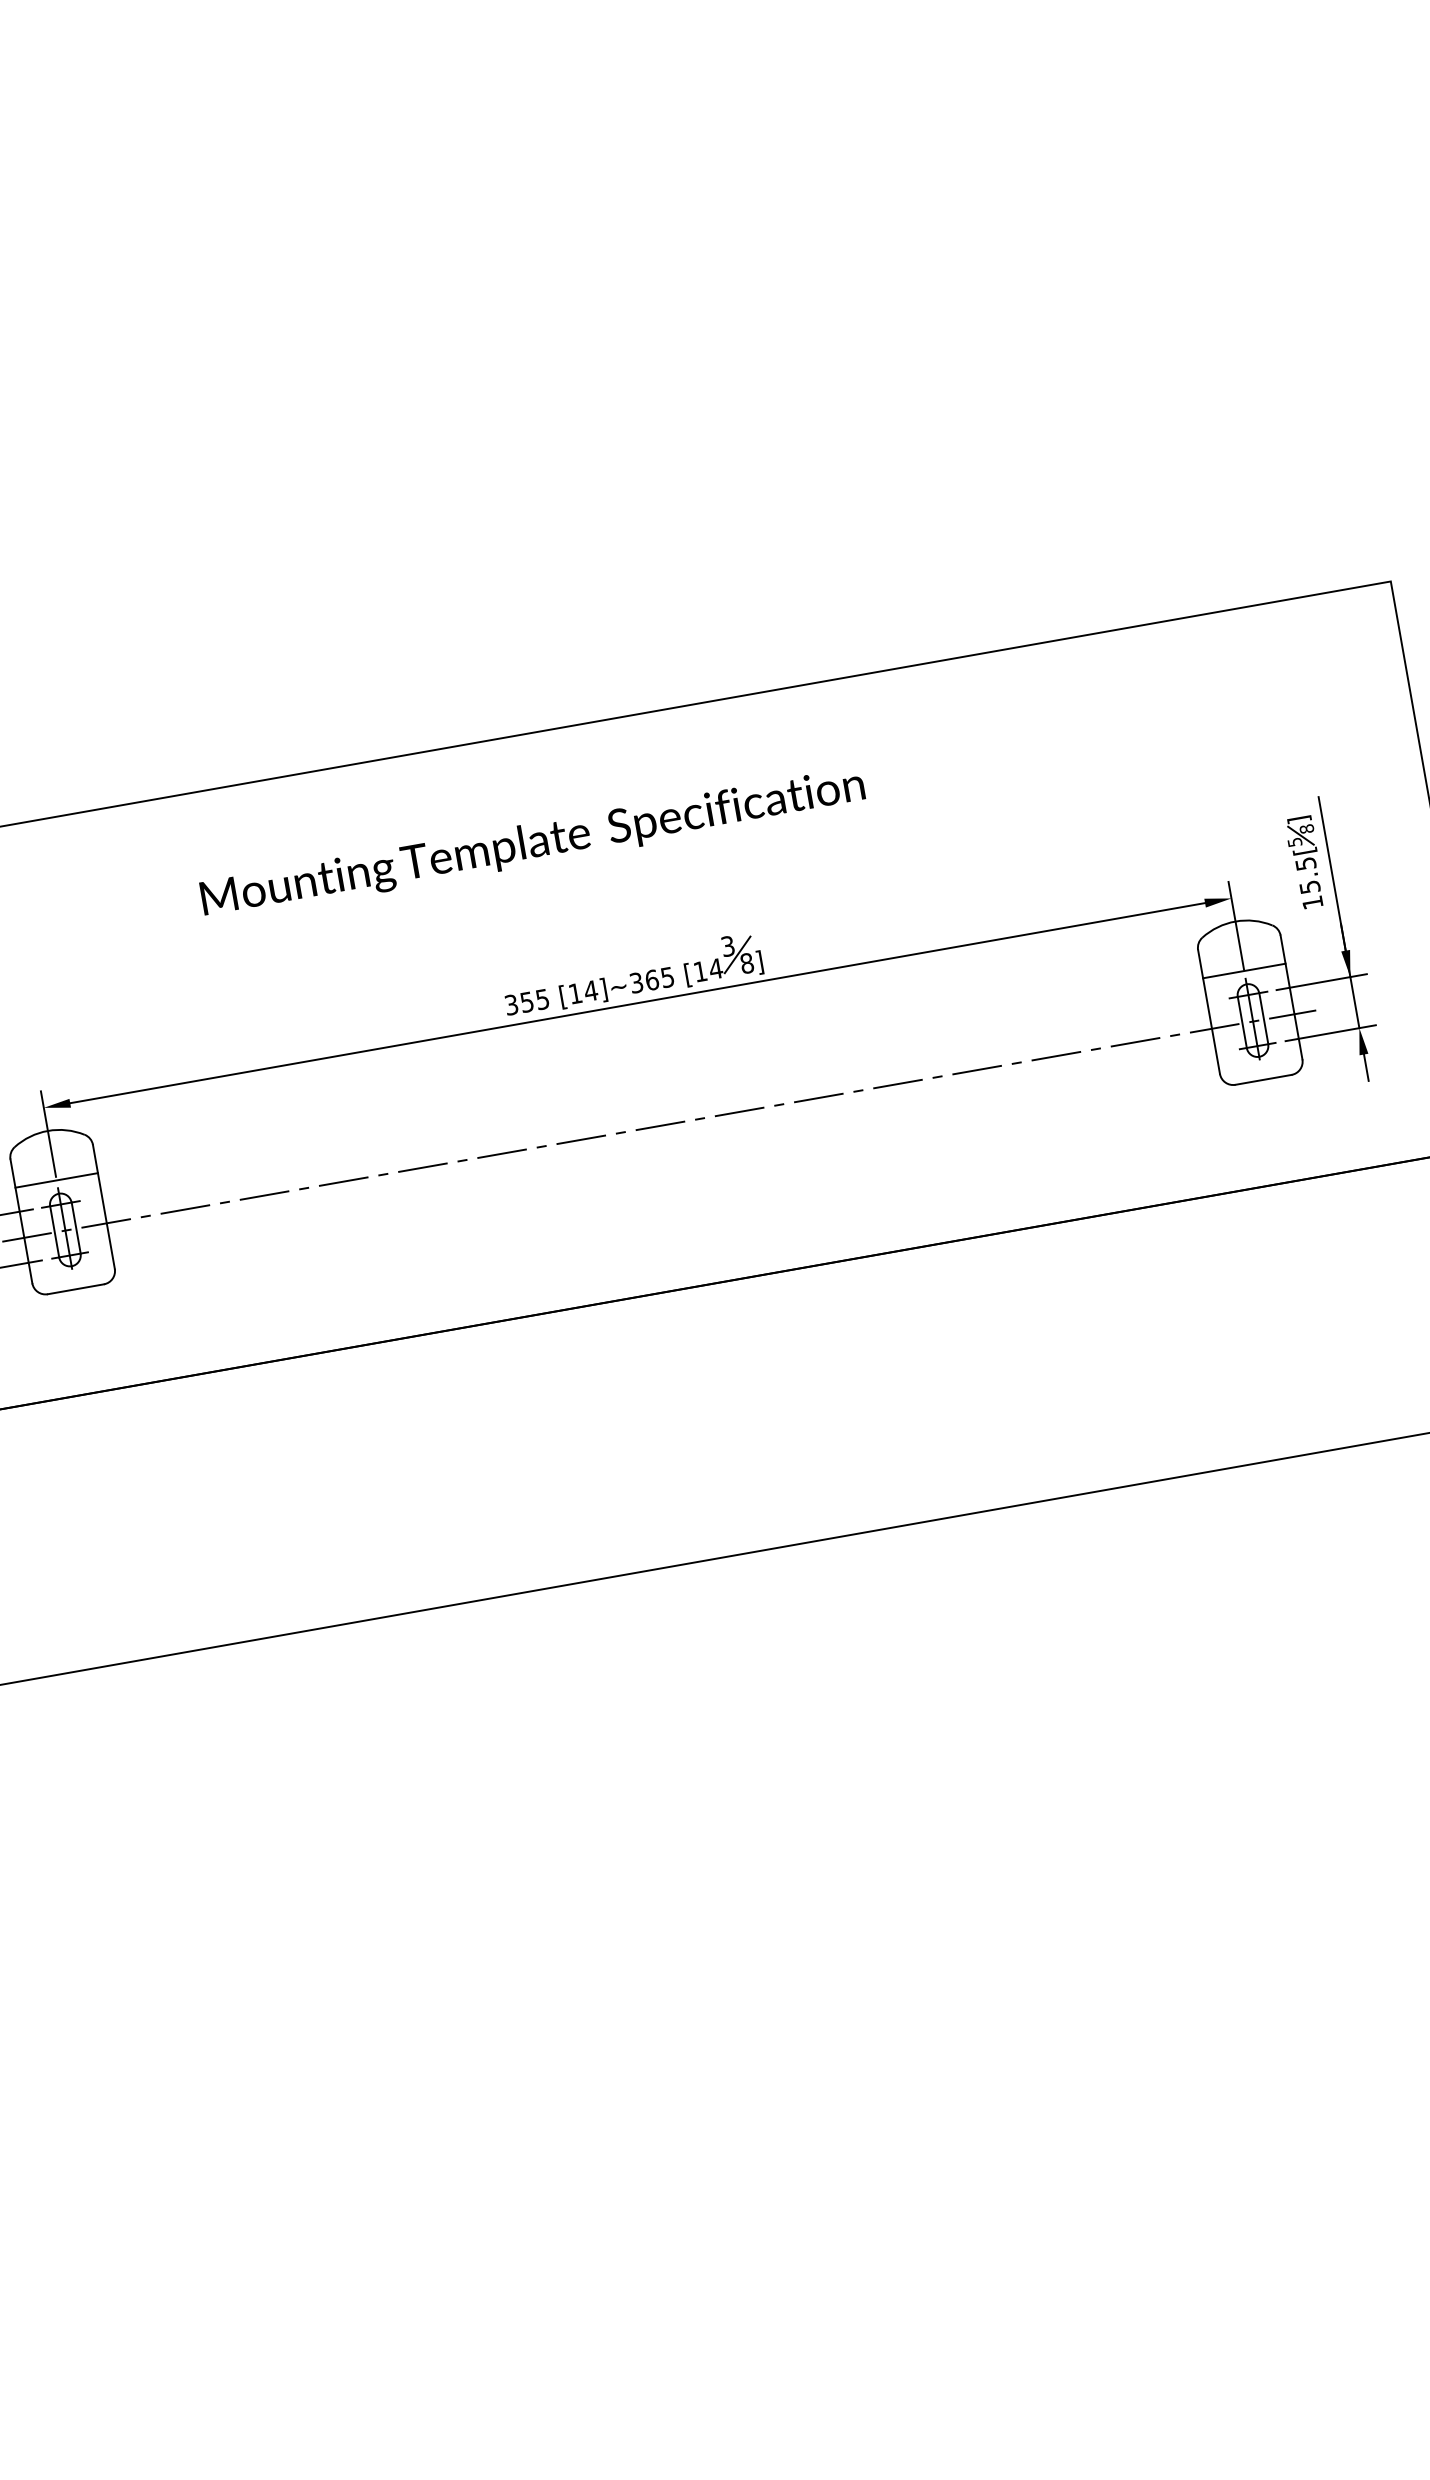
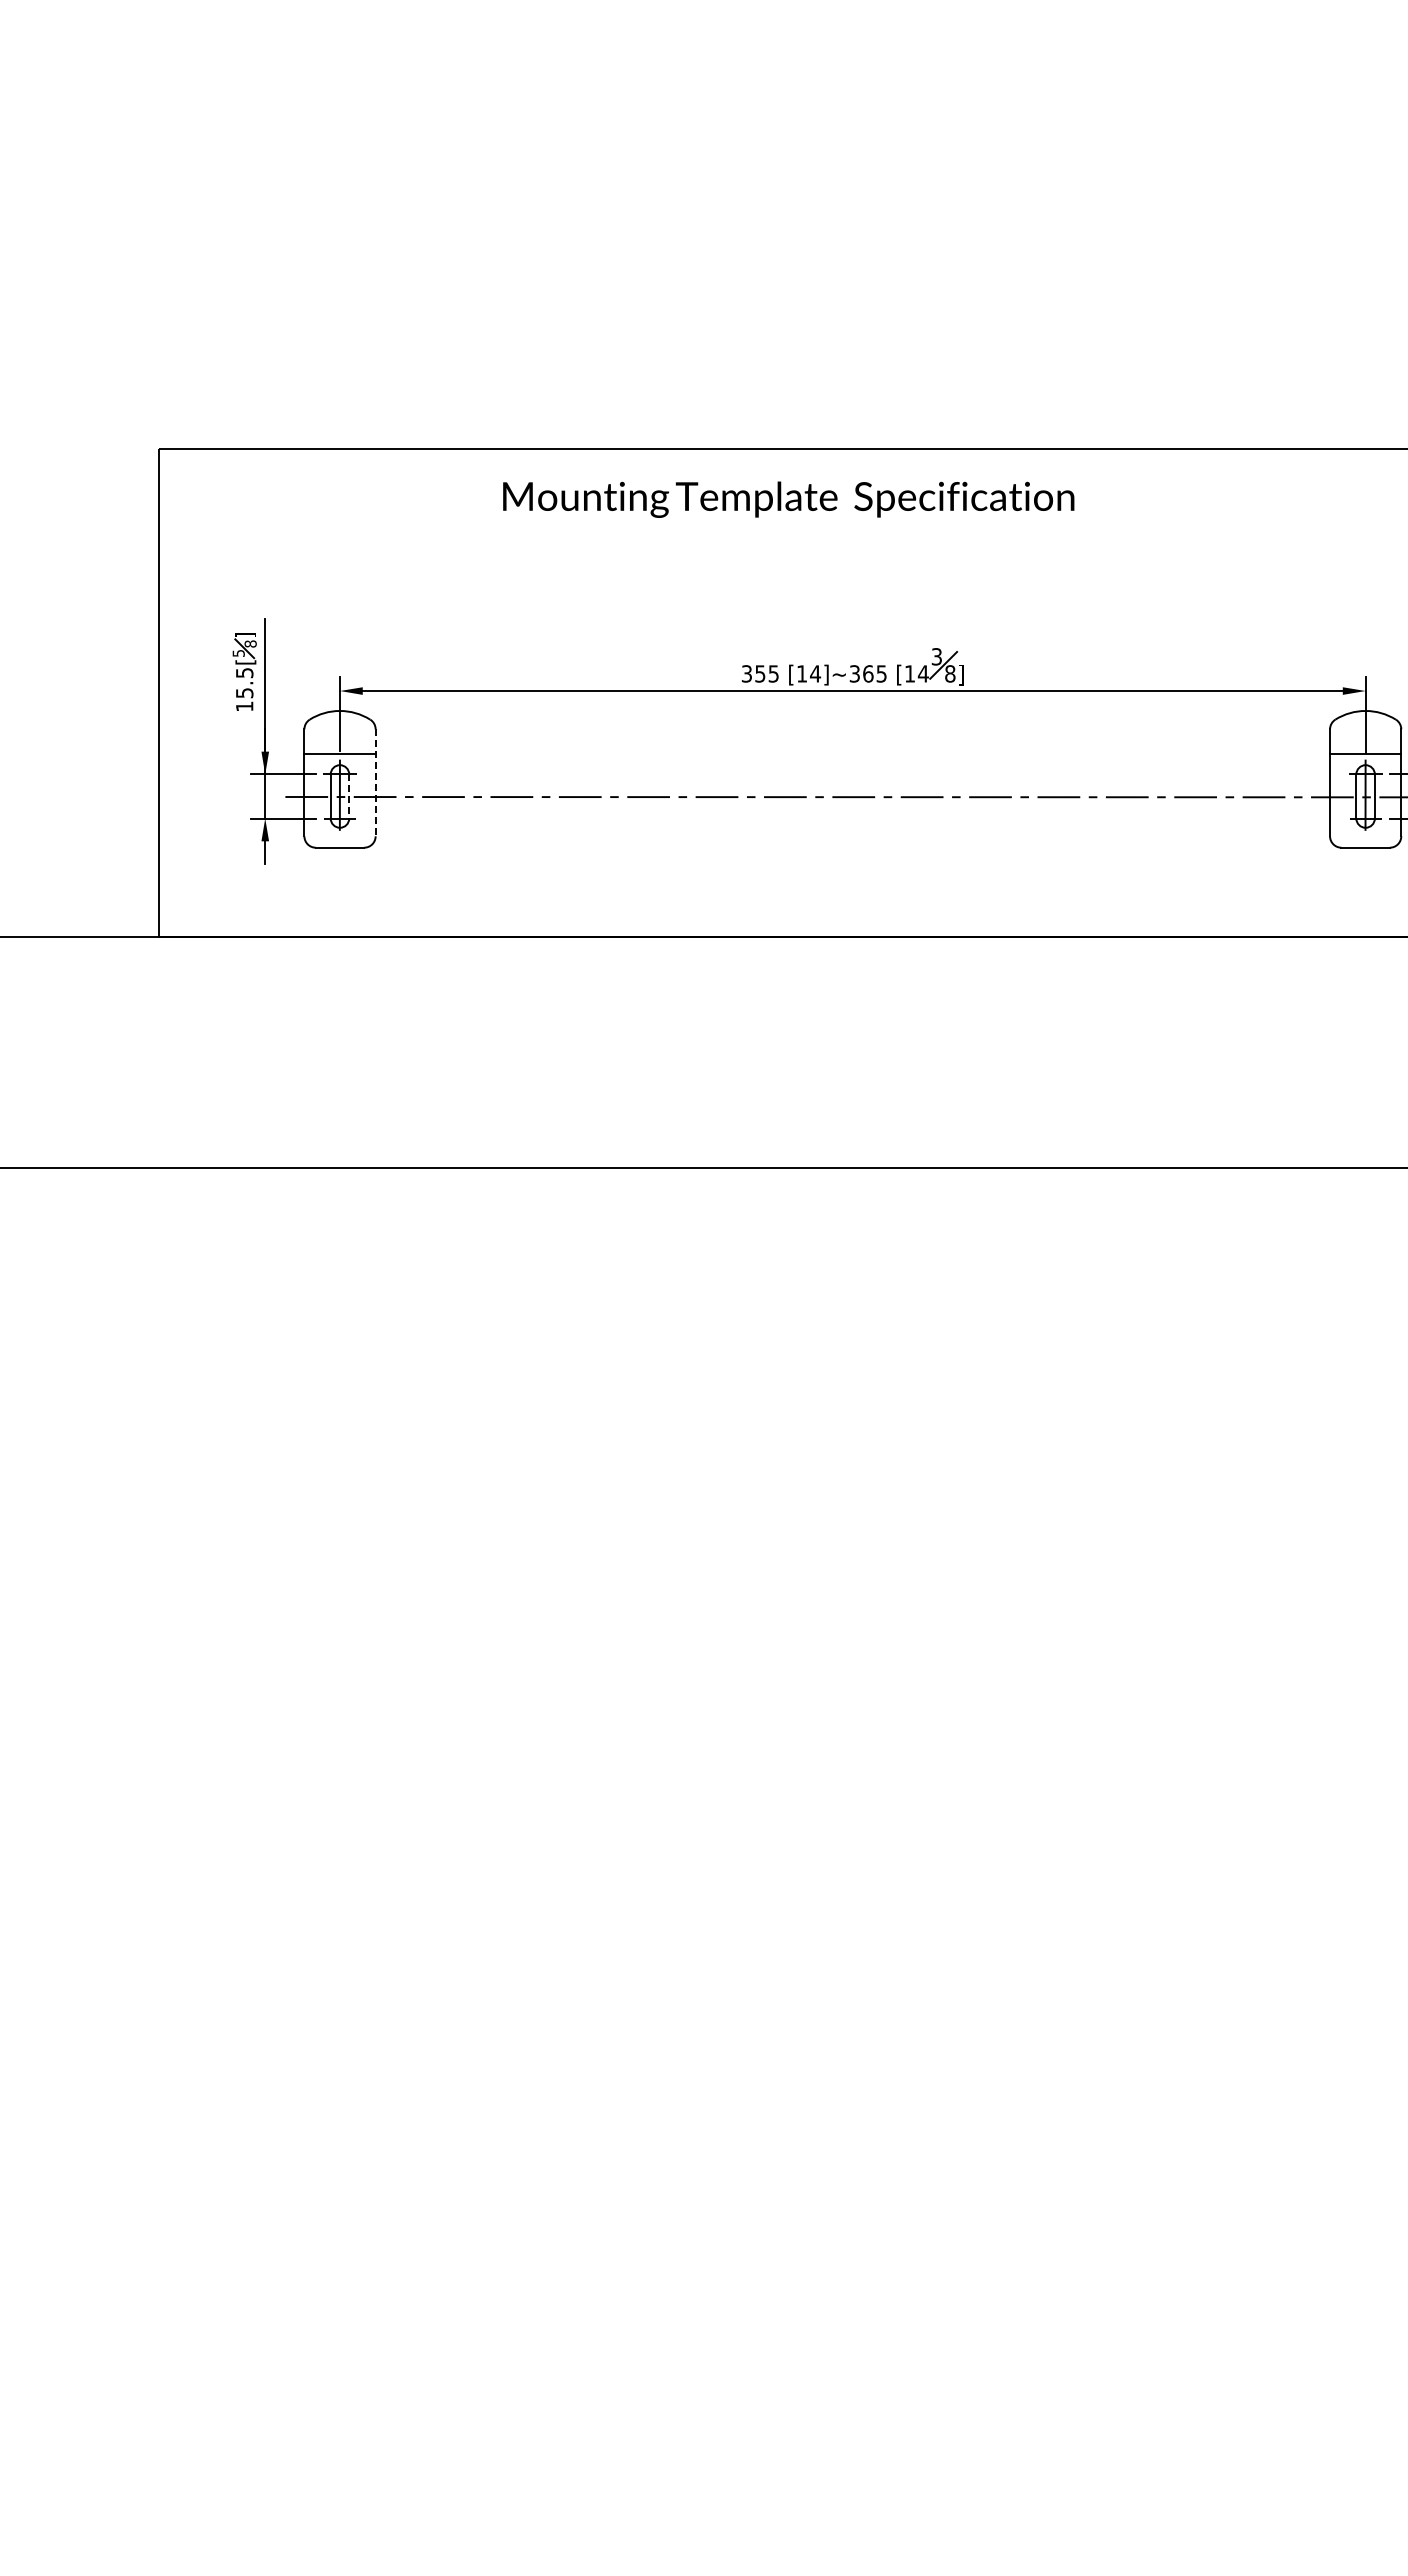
text: (532, 844) -> (788, 499), moved
line: (103, 1206) -> (375, 782), solid -> dashed
line: (76, 1228) -> (349, 796), solid -> dashed

